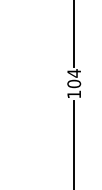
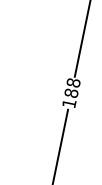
text: (74, 78) -> (72, 87), 104 -> 188

